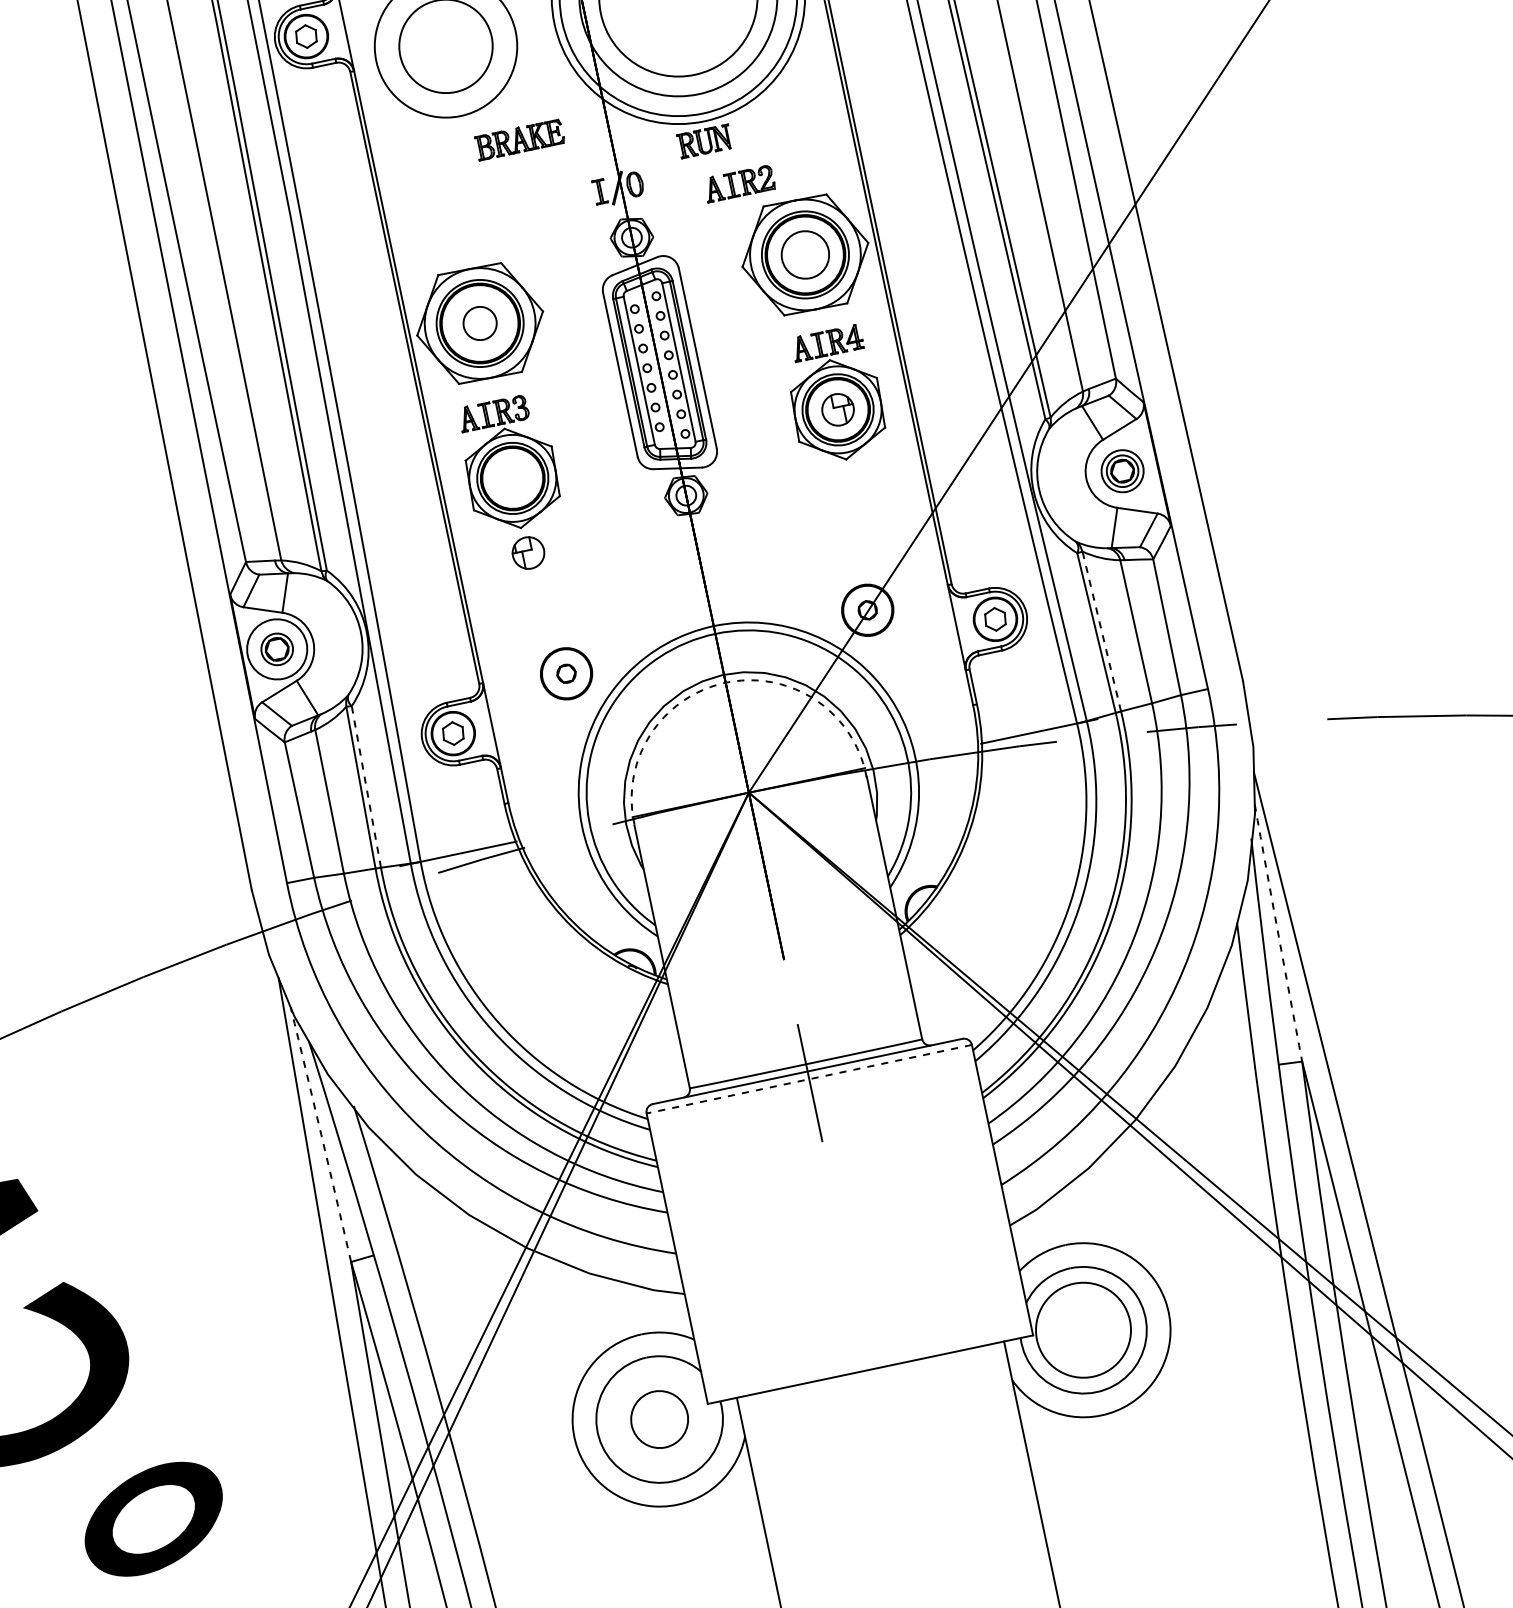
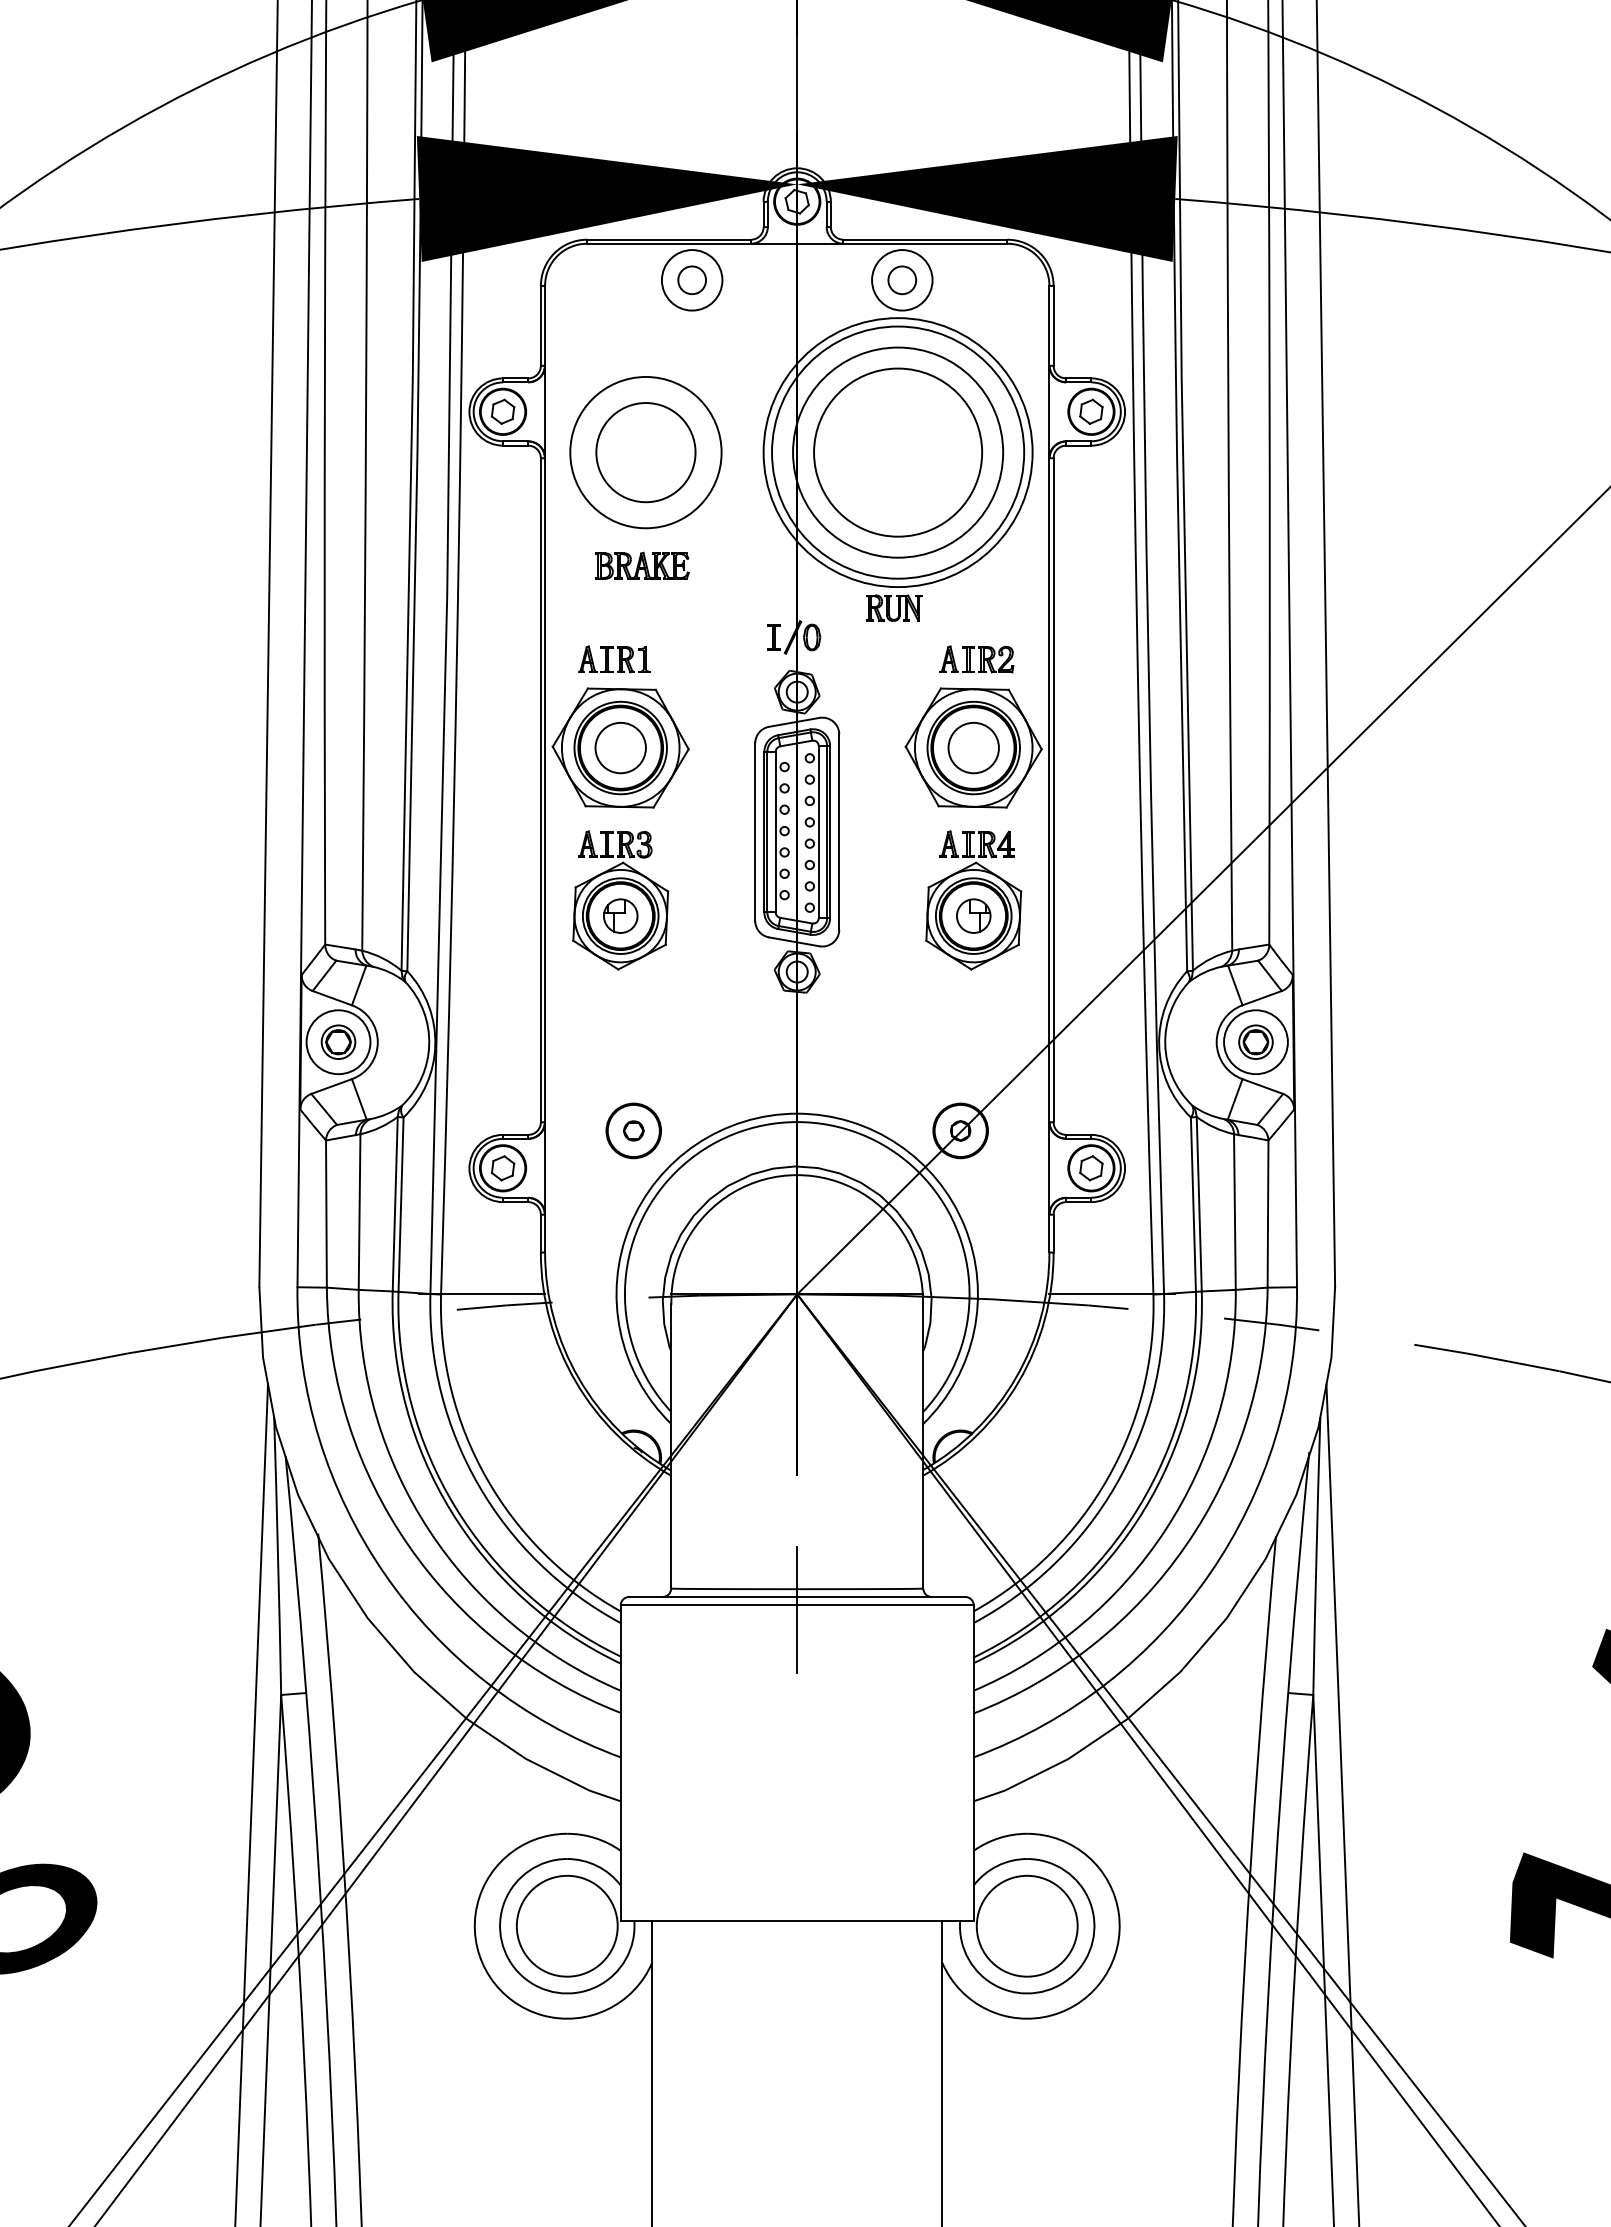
part: (520, 139) -> (642, 565), moved
part: (739, 183) -> (976, 659), moved
part: (457, 243) -> (614, 659), added
circle: (479, 323) -> (620, 747), size x1.43
circle: (1122, 471) -> (1255, 1042), size x1.43
part: (528, 552) -> (620, 915), moved
line: (1101, 630) -> (1199, 1203), dashed -> solid
arc: (726, 683) -> (797, 1175), dashed -> solid
line: (366, 786) -> (401, 1204), dashed -> solid
arc: (1278, 933) -> (1316, 1556), dashed -> solid
line: (809, 1079) -> (797, 1605), dashed -> solid
arc: (321, 1134) -> (278, 1556), dashed -> solid
circle: (658, 1419) -> (566, 1925), size x1.67

